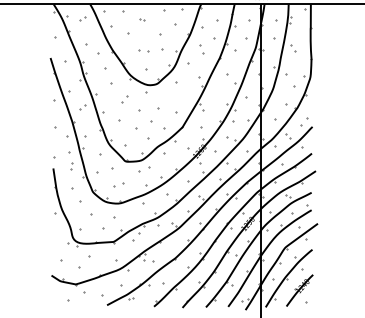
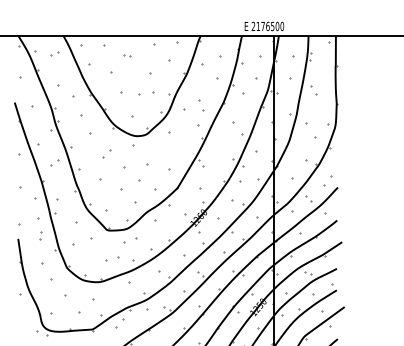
part: (201, 49) -> (200, 105), moved
part: (143, 50) -> (129, 93), size x1.6
part: (118, 184) -> (112, 258), moved

